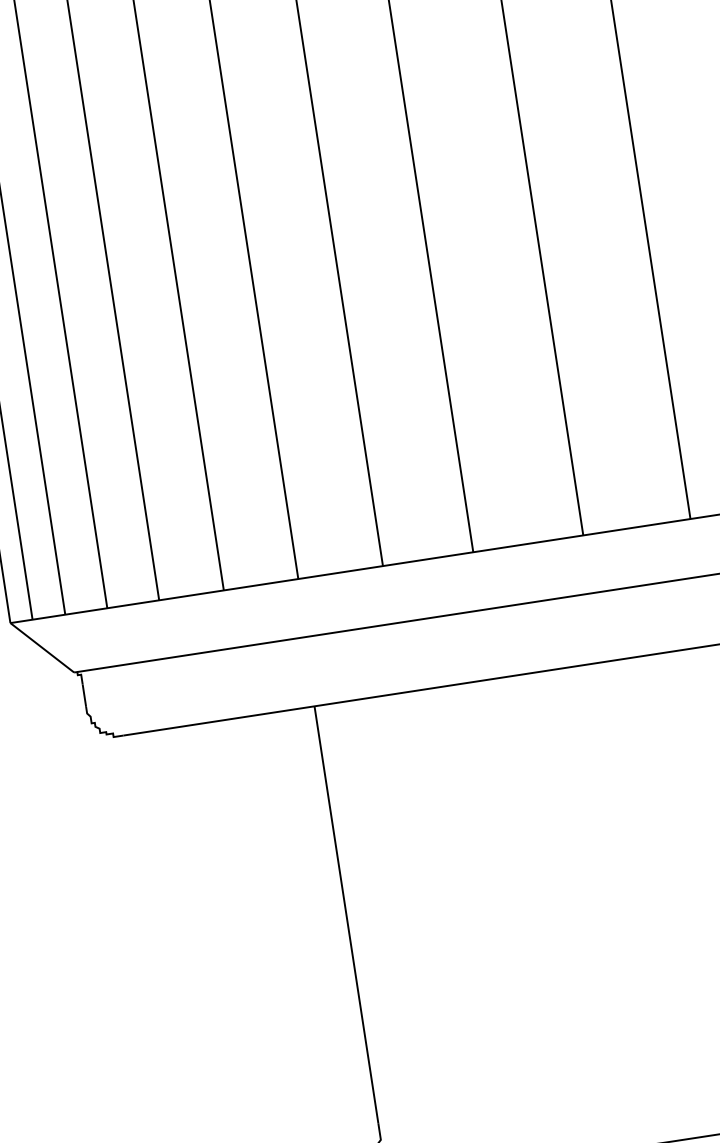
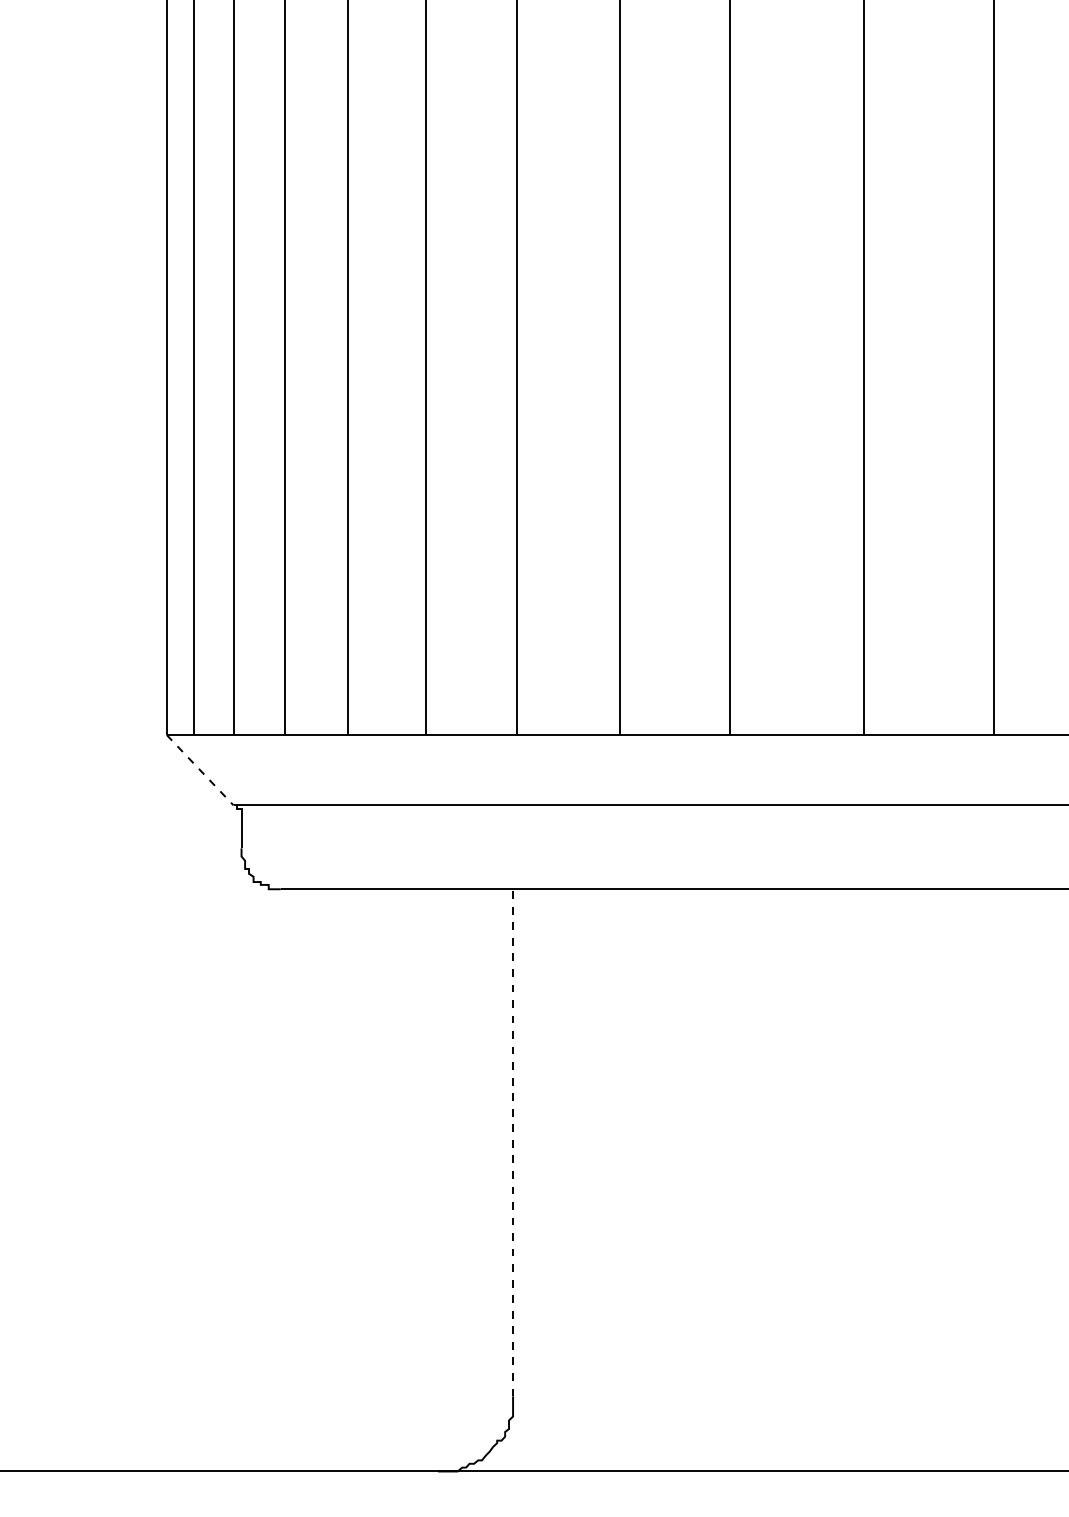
line: (42, 648) -> (200, 770), solid -> dashed
line: (346, 914) -> (513, 1142), solid -> dashed

